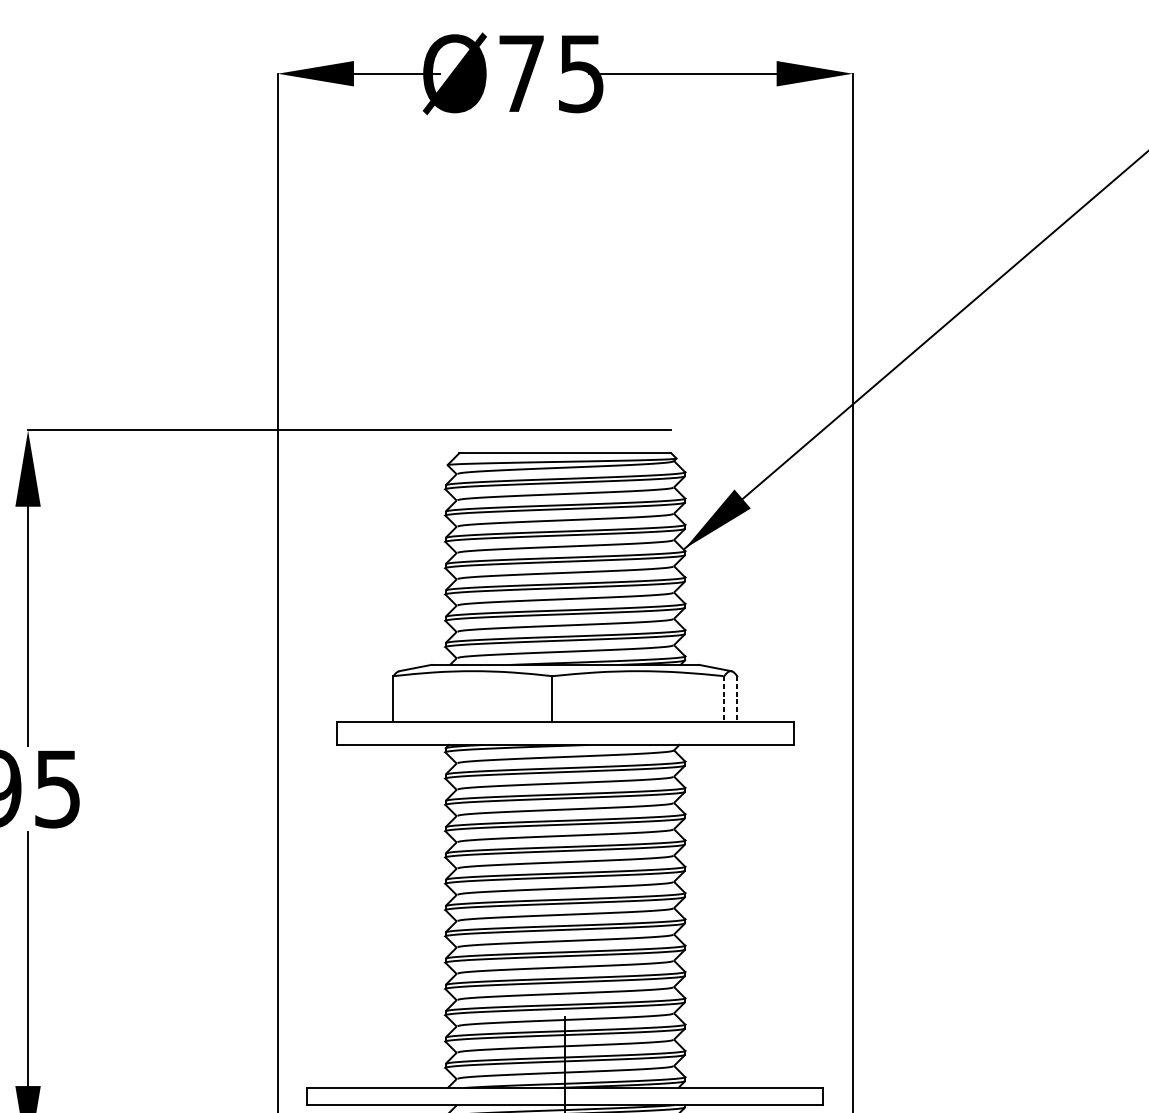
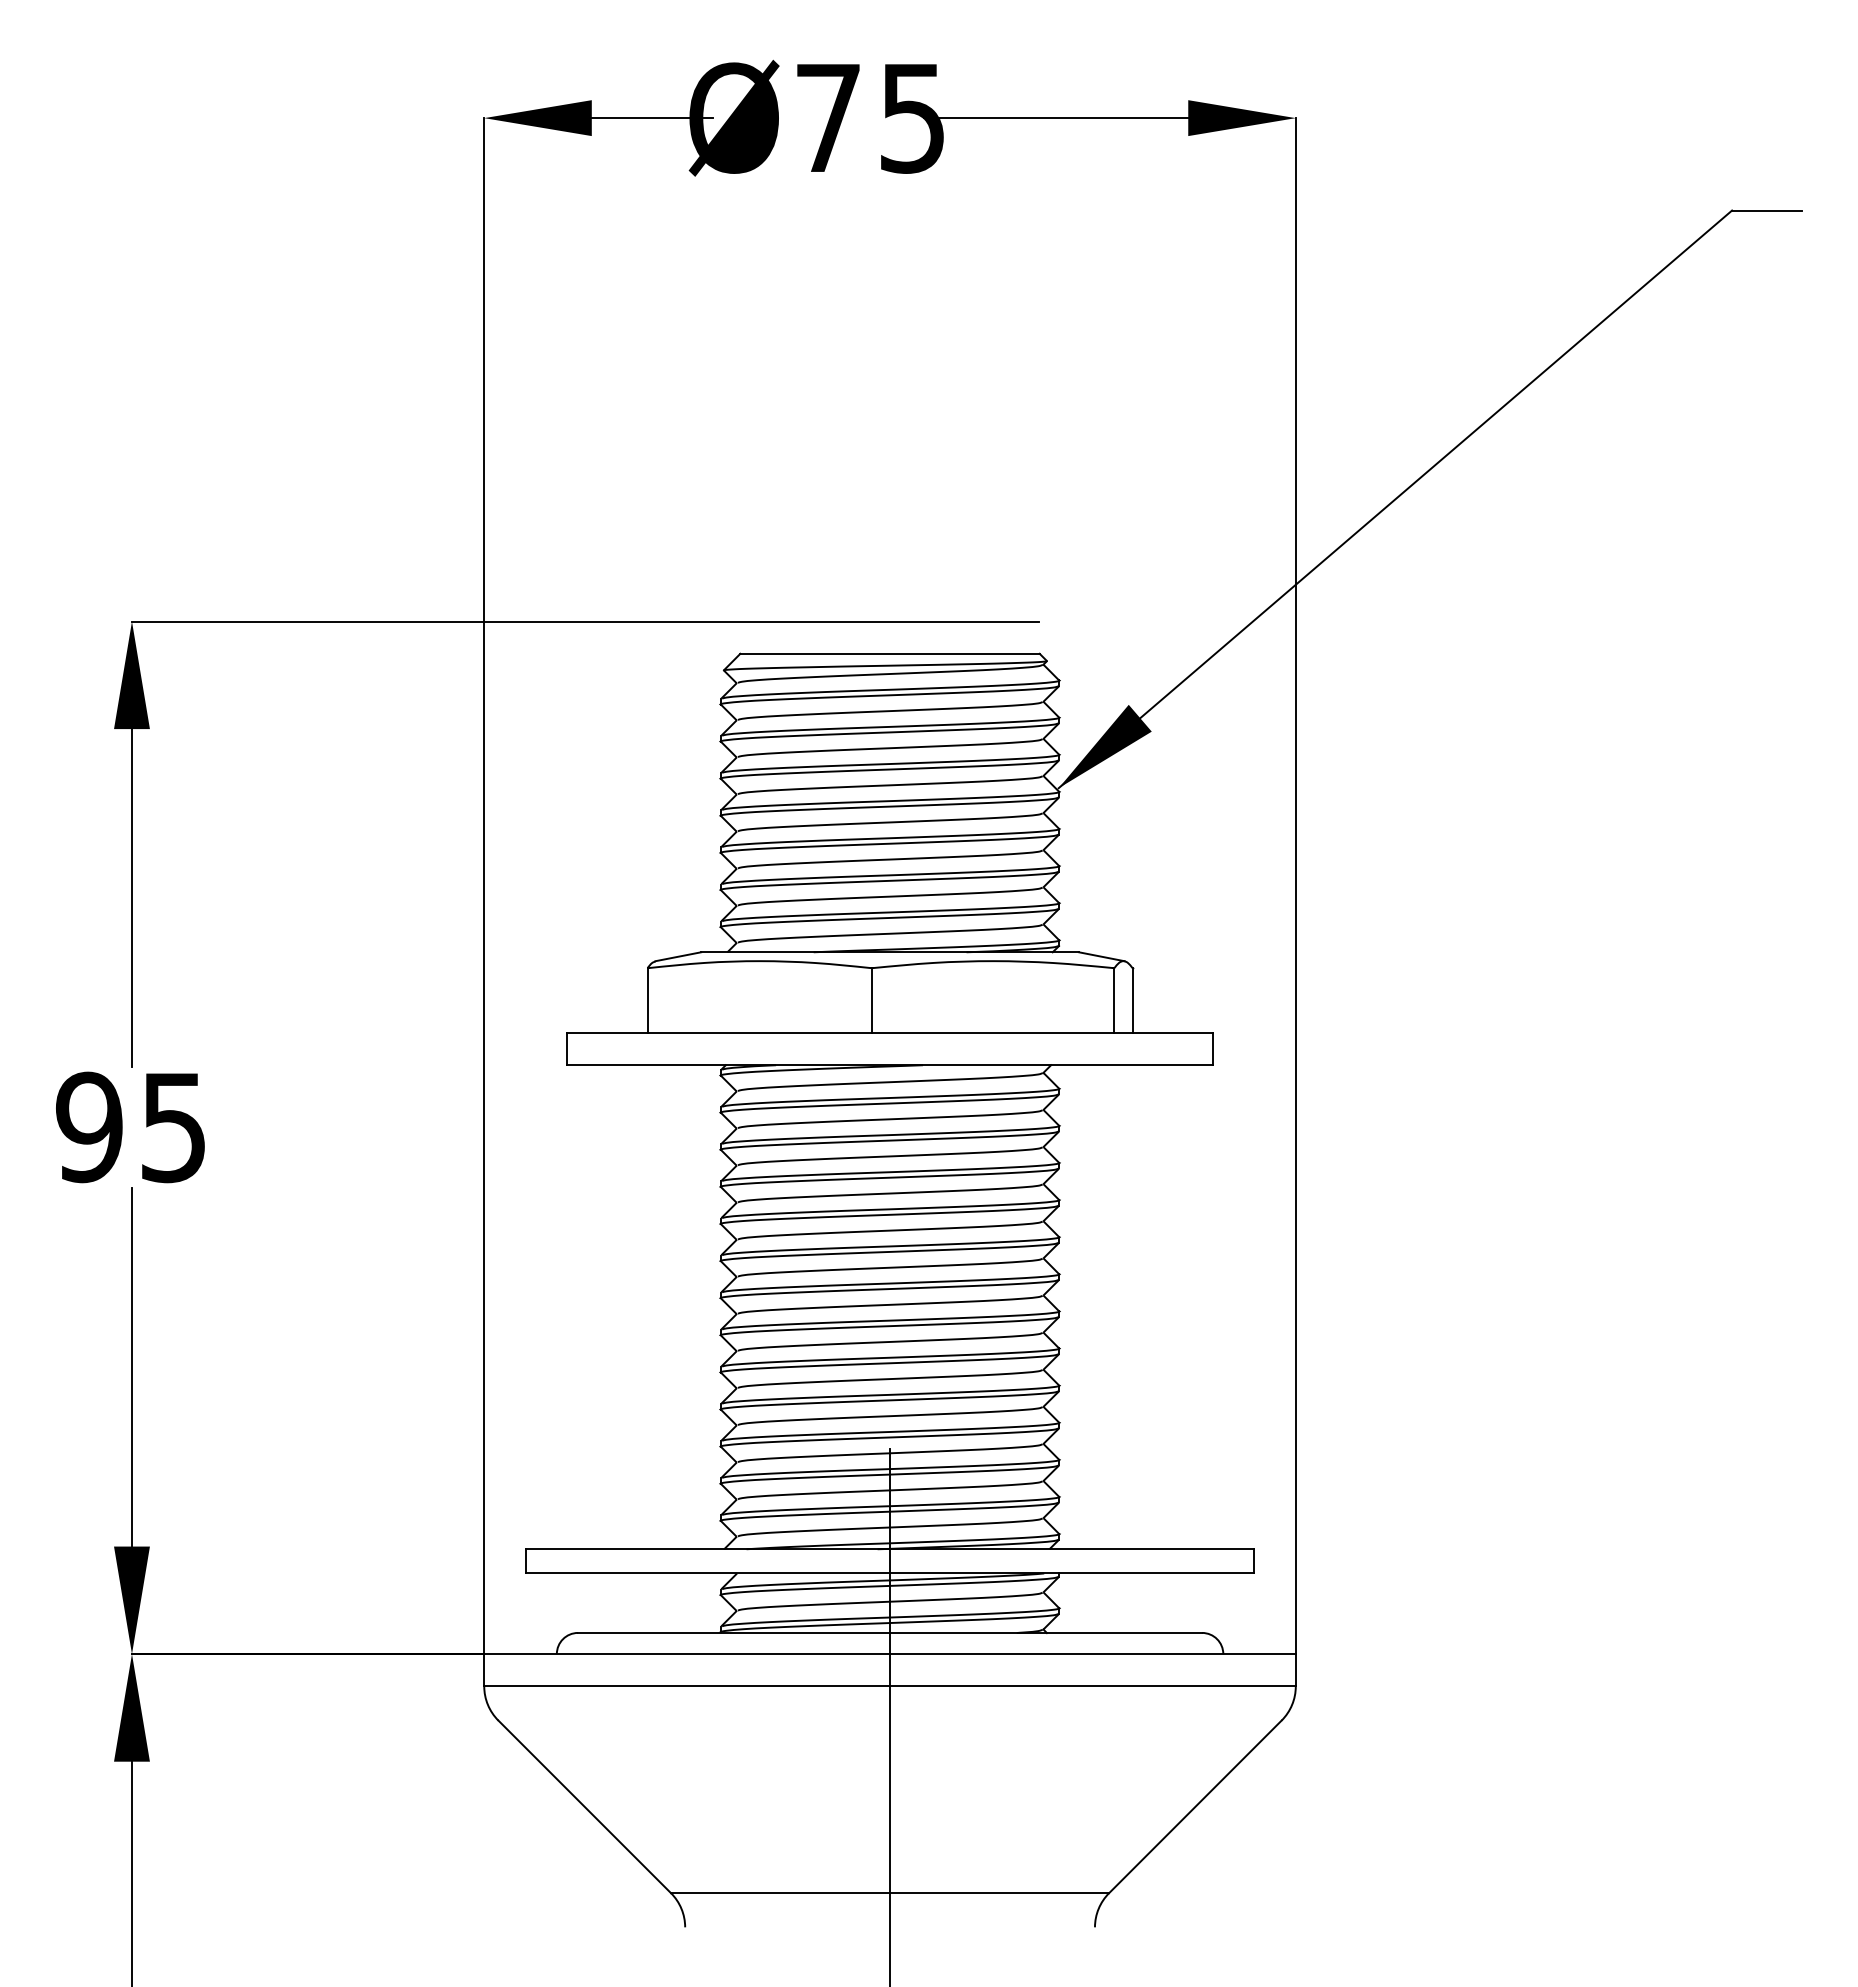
line: (724, 699) -> (1114, 1001), dashed -> solid
line: (737, 699) -> (1132, 1001), dashed -> solid

